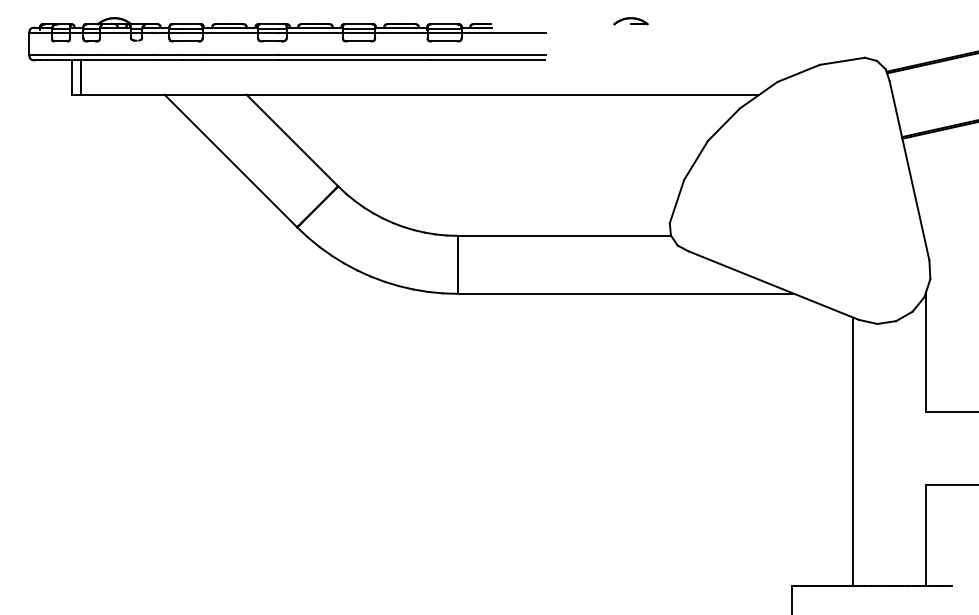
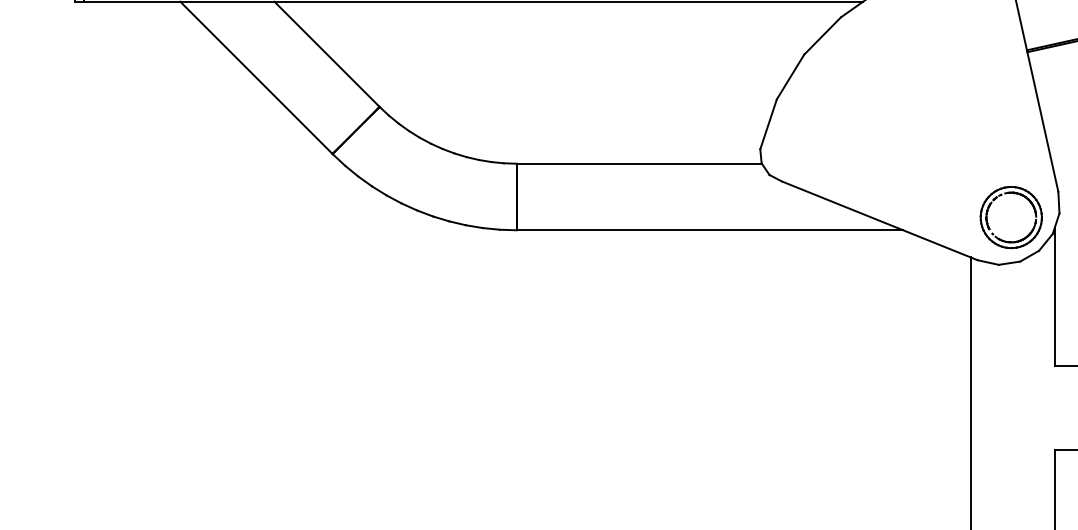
part: (887, 282) -> (1010, 217), added

